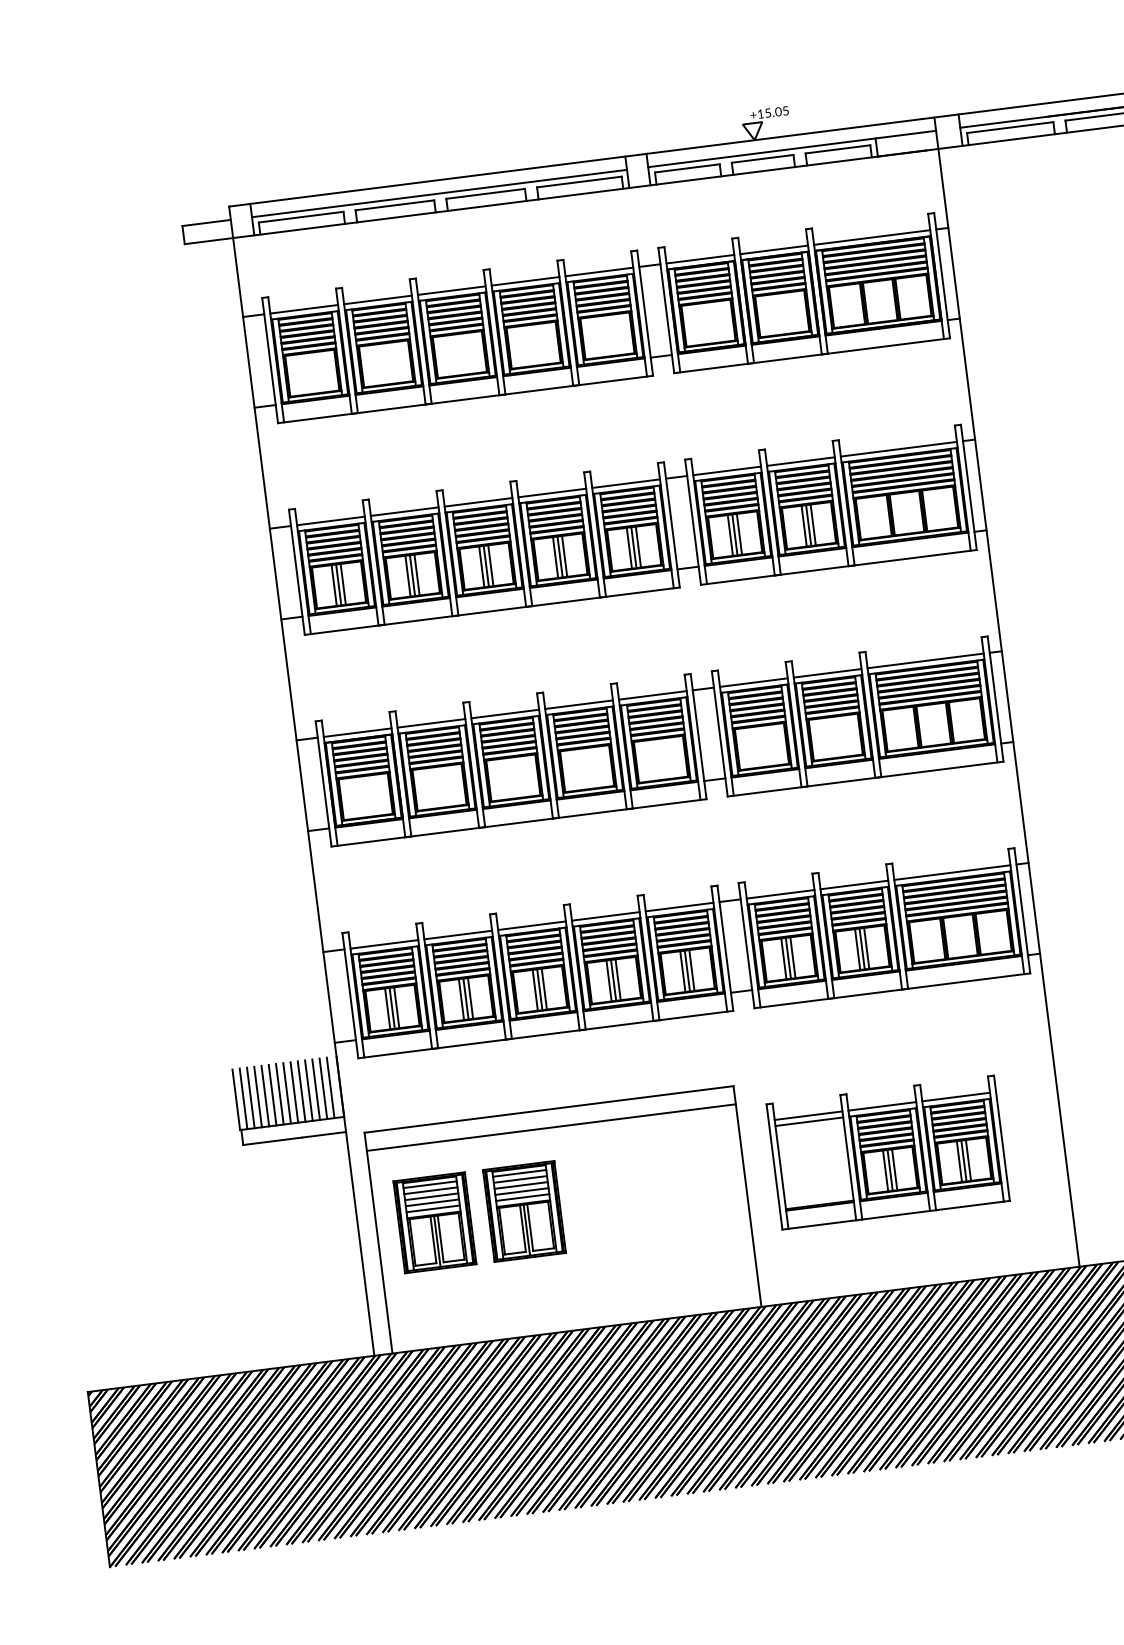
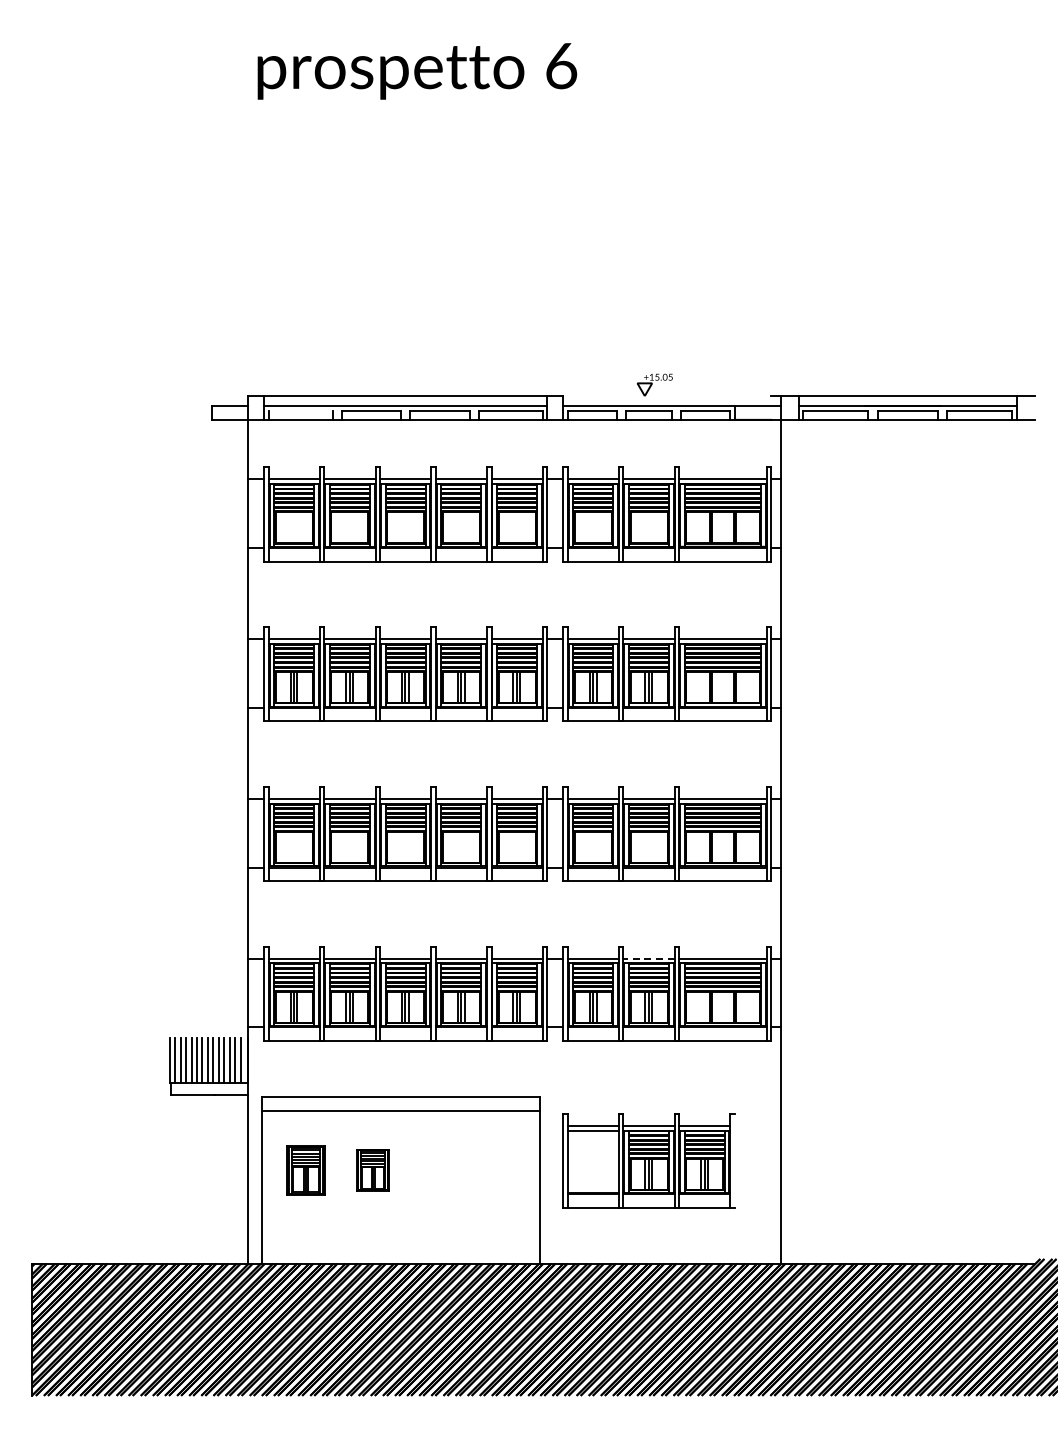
line: (784, 136) -> (667, 396), removed
line: (300, 216) -> (300, 410), removed
line: (854, 884) -> (649, 958), solid -> dashed
line: (1001, 1137) -> (734, 1160), removed
part: (523, 1211) -> (372, 1170), size x0.6
part: (434, 1222) -> (305, 1170), size x0.7

